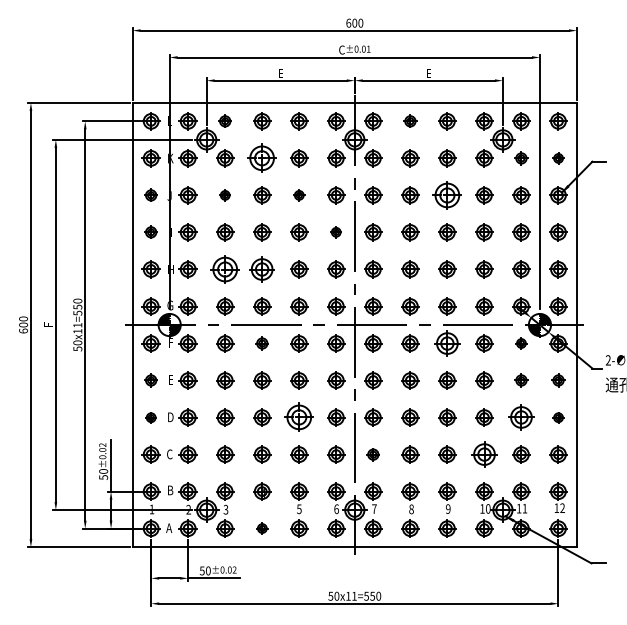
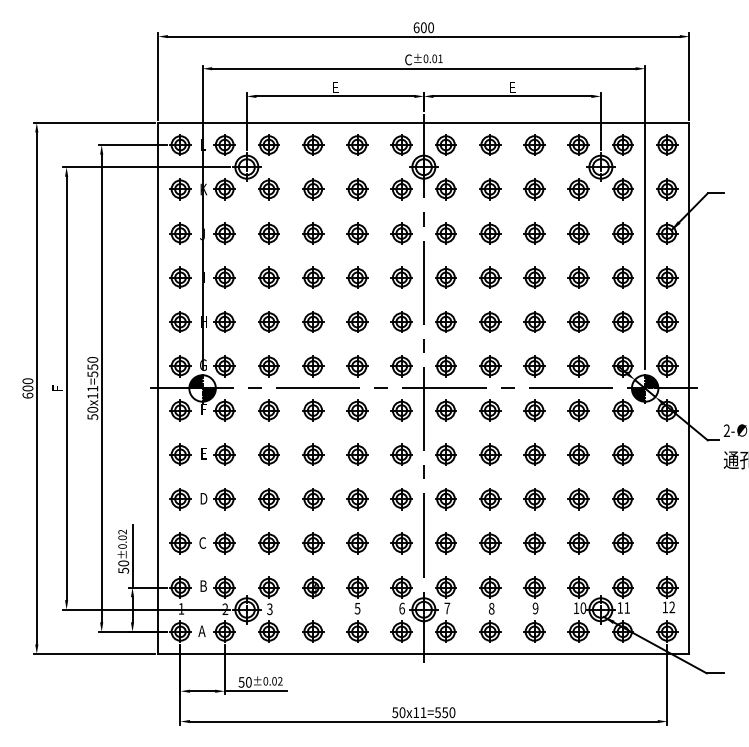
part: (224, 120) -> (268, 144), size x1.43
part: (410, 120) -> (490, 144), size x1.43
part: (262, 158) -> (313, 189), size x0.62
part: (521, 158) -> (622, 189), size x1.43
part: (558, 158) -> (667, 189), size x1.67
part: (151, 195) -> (180, 233), size x1.43
part: (224, 195) -> (268, 233), size x1.67
part: (299, 195) -> (357, 233), size x1.67
part: (447, 195) -> (534, 233), size x0.62
part: (151, 232) -> (180, 277), size x1.43
part: (336, 232) -> (401, 277), size x1.67
part: (224, 268) -> (268, 321), size x0.62
part: (262, 268) -> (313, 321), size x0.71
part: (262, 343) -> (313, 410), size x1.43
part: (447, 343) -> (534, 410), size x0.71
part: (521, 343) -> (622, 410), size x1.67
part: (151, 380) -> (180, 454), size x1.43
part: (521, 380) -> (622, 454), size x1.43
part: (558, 380) -> (667, 454), size x1.43
part: (151, 417) -> (180, 499), size x1.67
part: (299, 417) -> (357, 499), size x0.62
part: (521, 417) -> (622, 499), size x0.71
part: (558, 417) -> (667, 499), size x1.67
part: (372, 454) -> (445, 543), size x1.43
part: (484, 454) -> (578, 543), size x0.71
part: (262, 528) -> (313, 631), size x1.67

